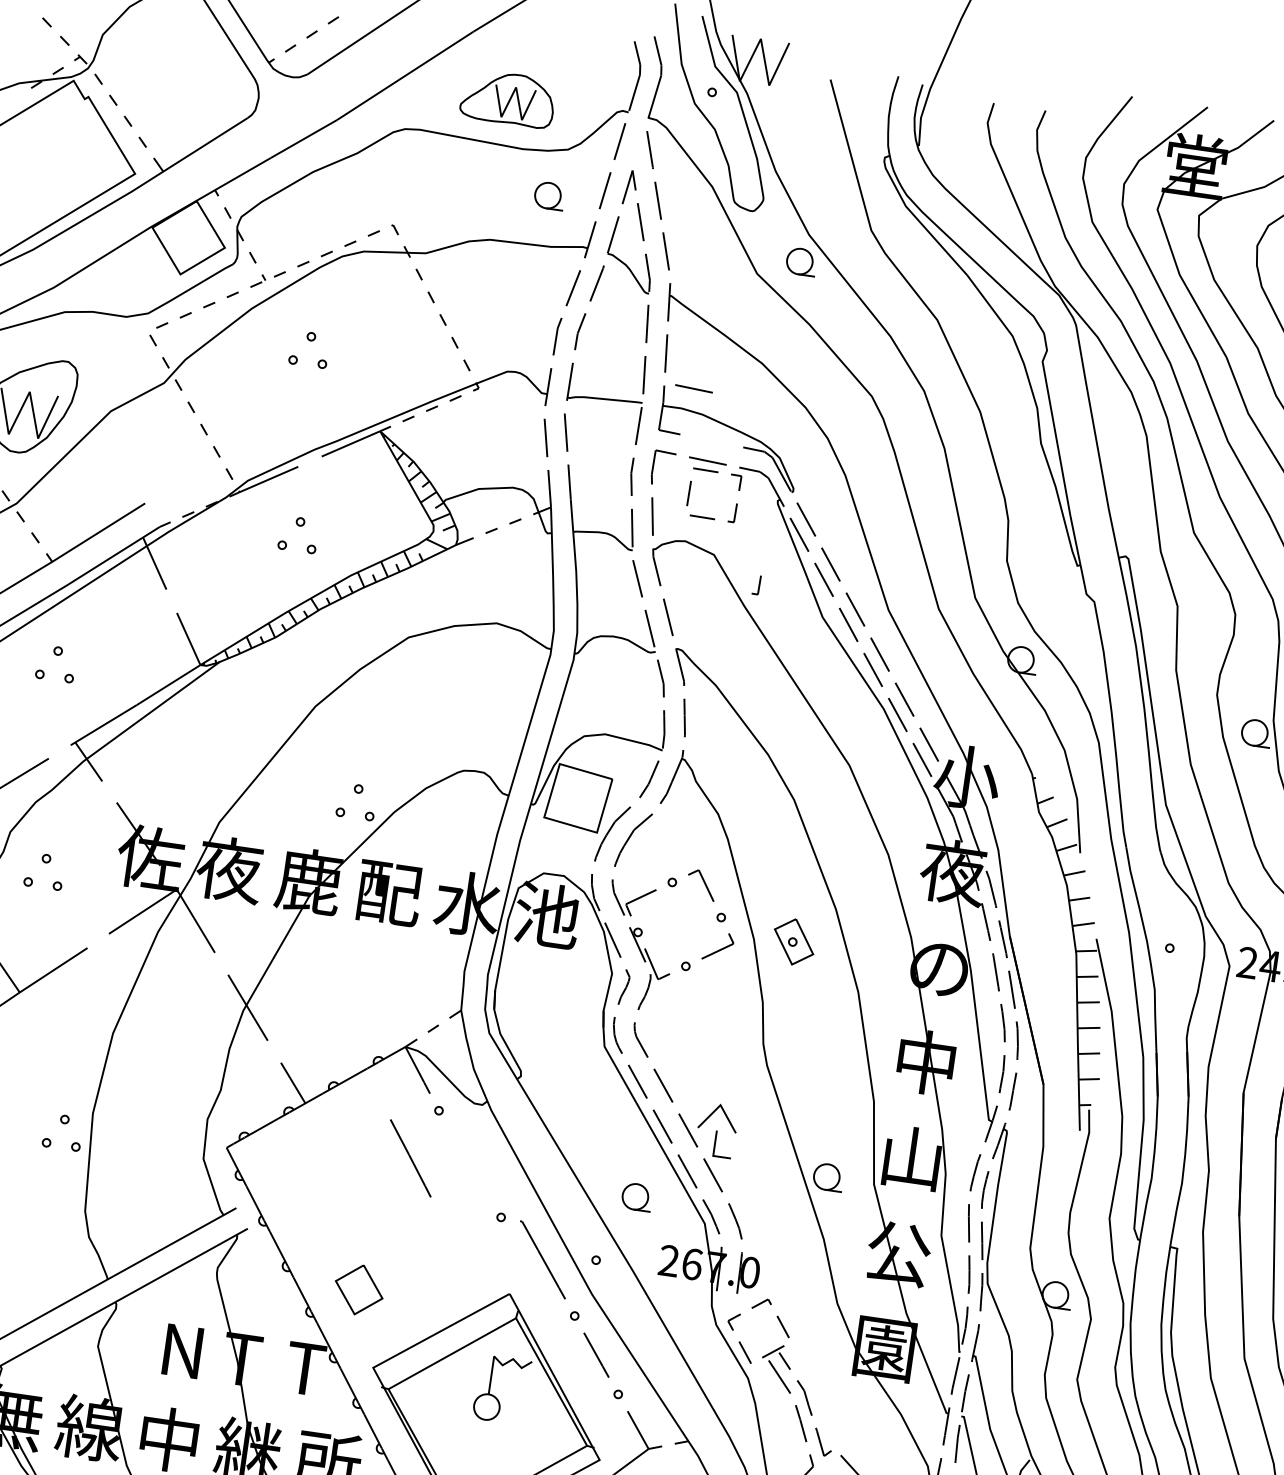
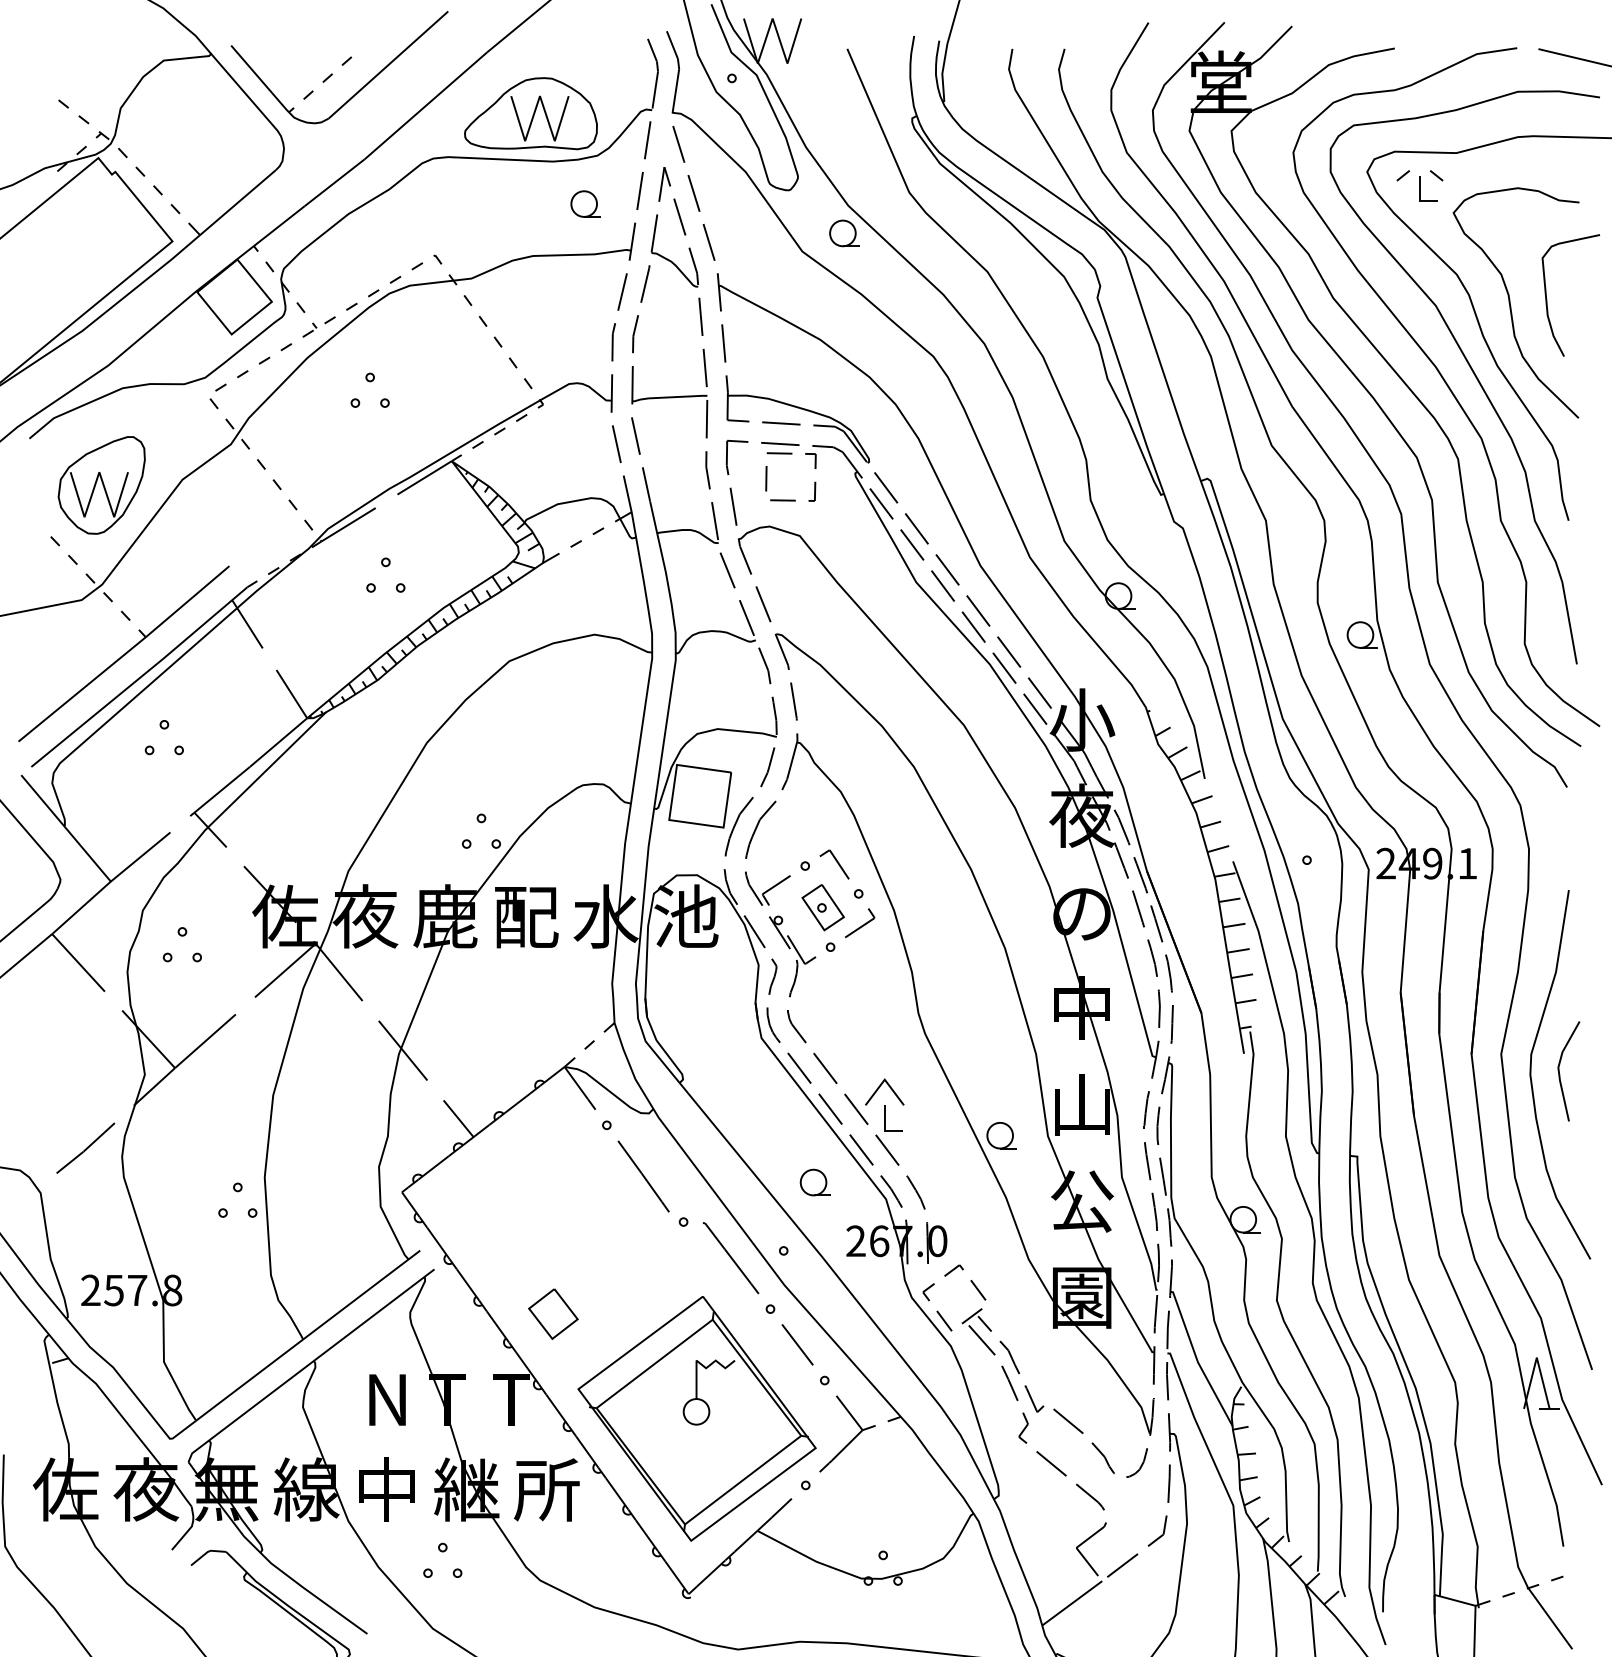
part: (507, 98) -> (530, 113), size x1.43
line: (694, 388) -> (781, 423), moved
part: (756, 584) -> (846, 559), removed
part: (793, 941) -> (822, 907), moved
line: (410, 1158) -> (643, 1176), moved

